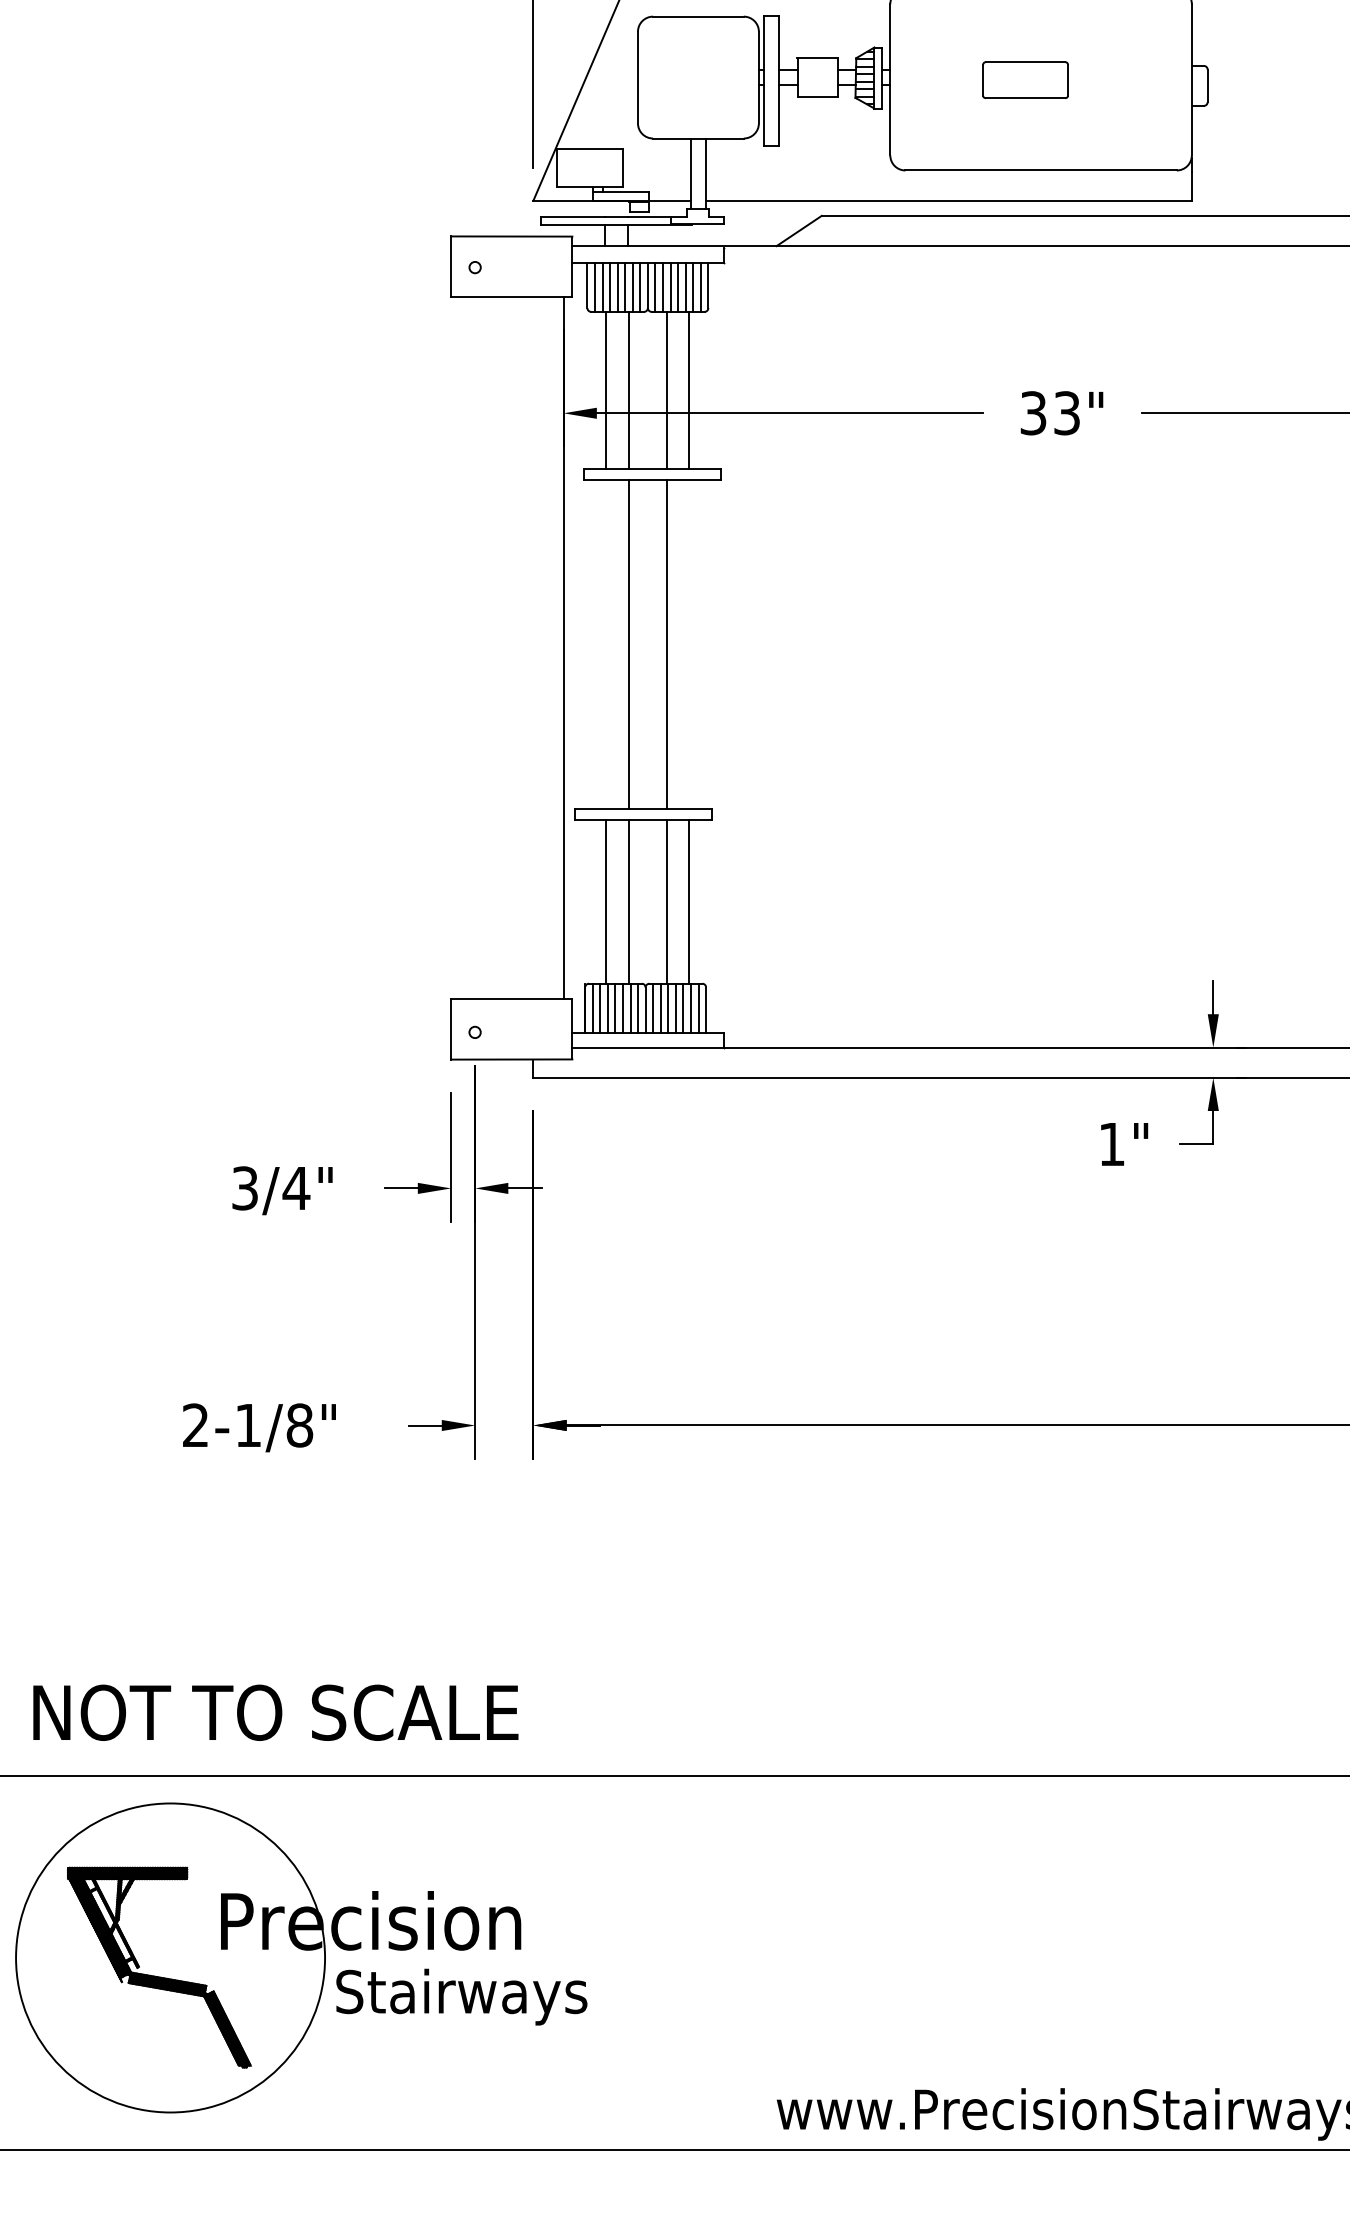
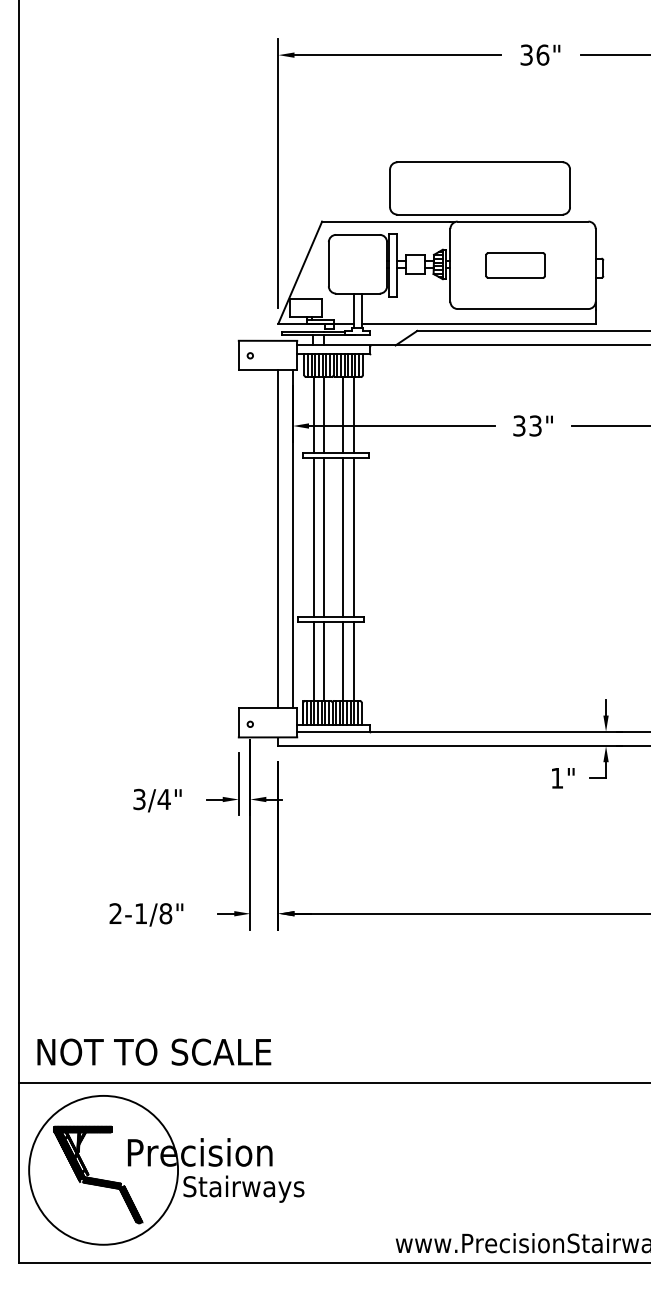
part: (1025, 80) -> (515, 265), size x1.43
line: (606, 644) -> (313, 537), added
line: (689, 644) -> (353, 537), added
line: (533, 646) -> (278, 538), added

